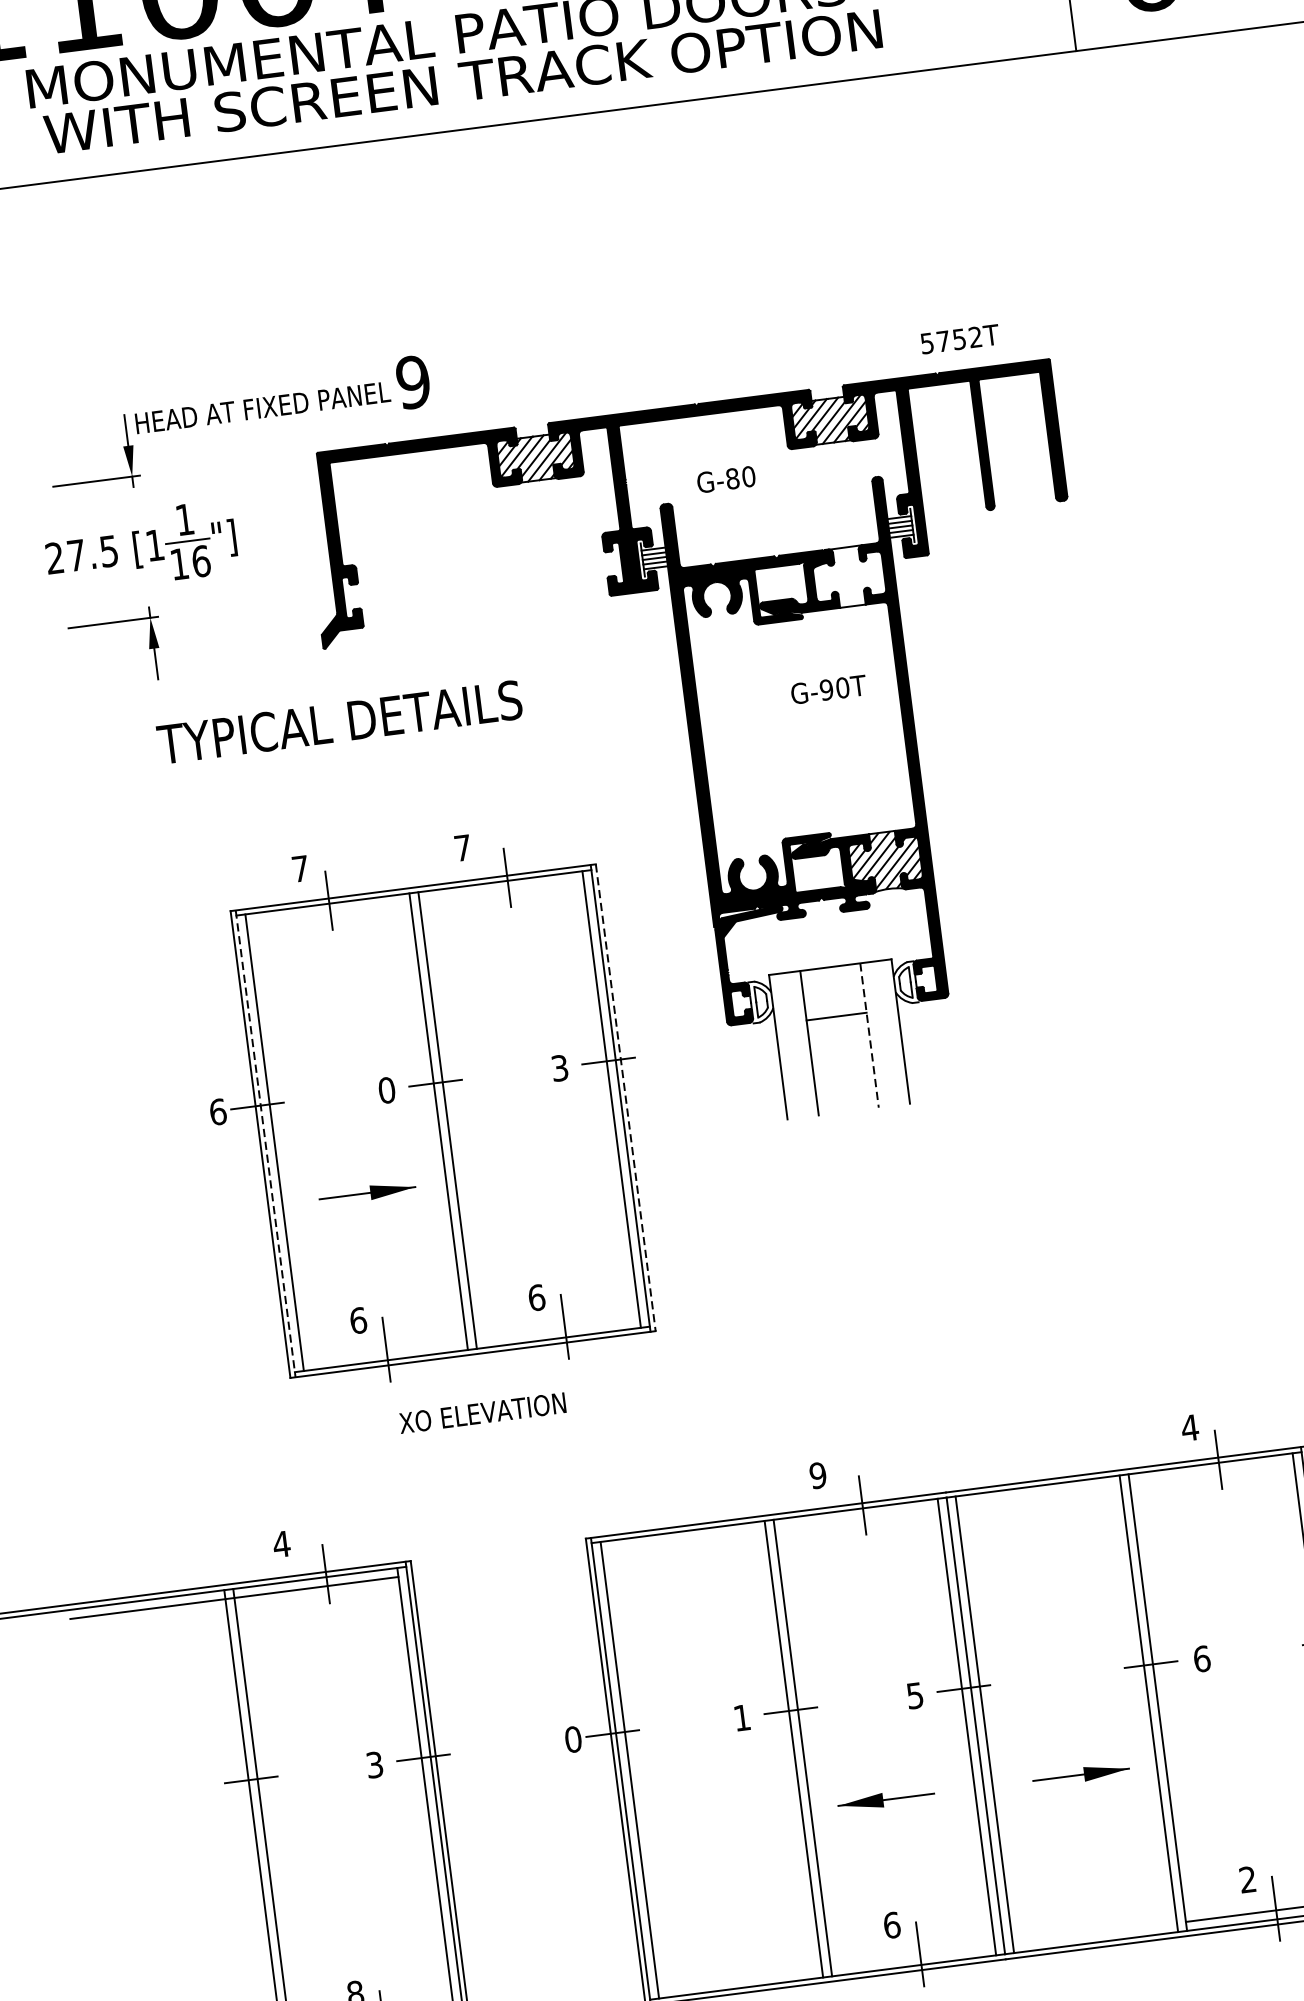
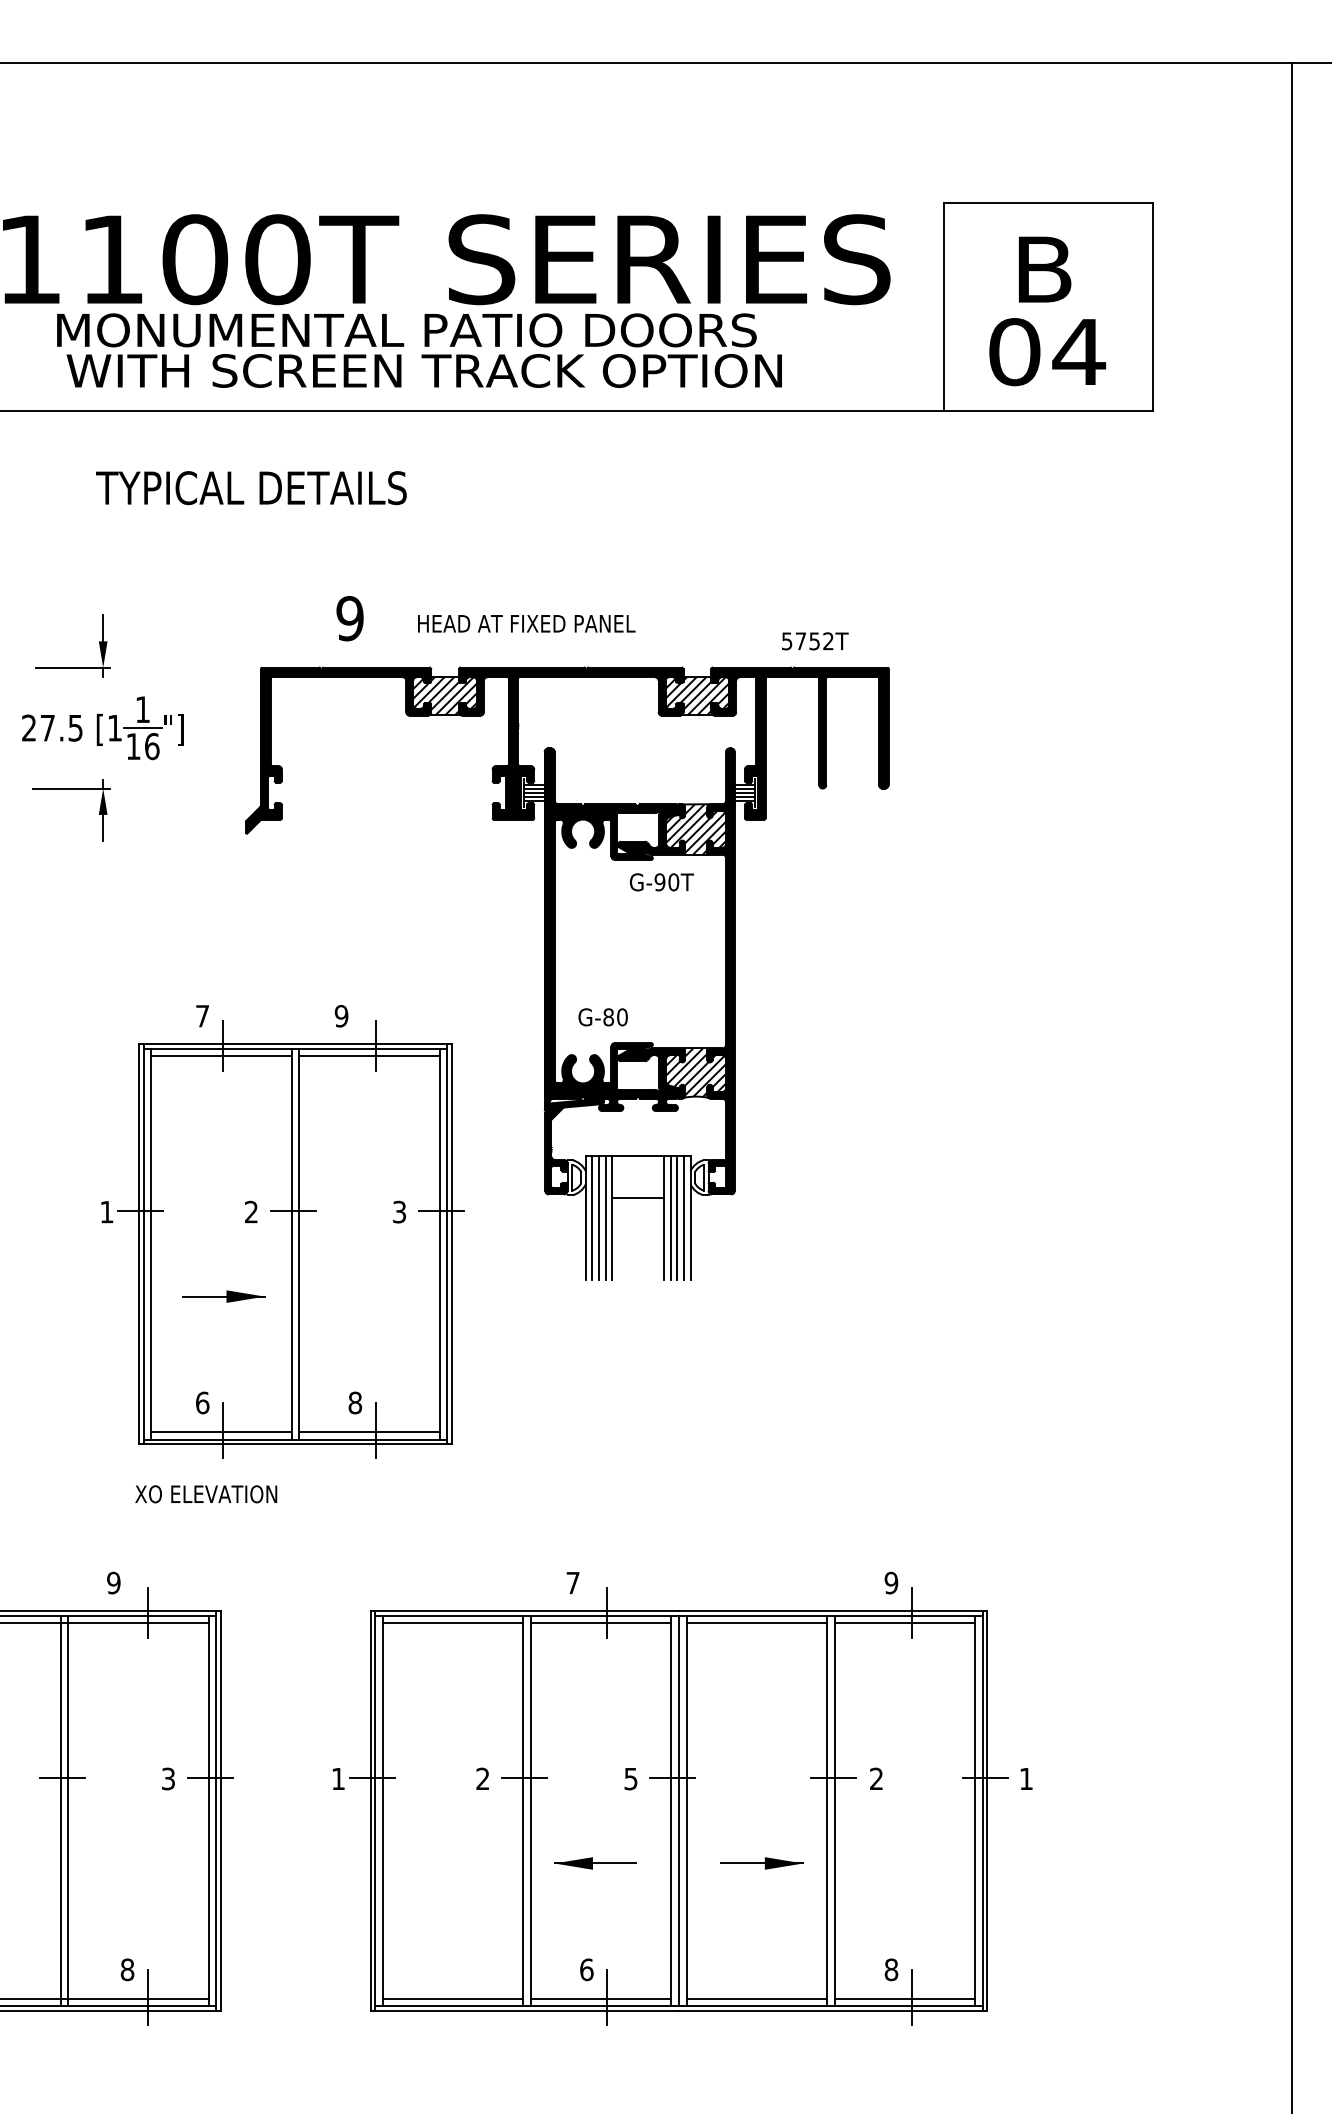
text: (262, 407) -> (526, 623), moved
text: (725, 479) -> (602, 1017), moved
hatch: (848, 576) -> (695, 829), added
text: (828, 689) -> (661, 882), moved
text: (339, 722) -> (251, 488), moved
text: (462, 848) -> (341, 1016), 7 -> 9
line: (501, 890) -> (369, 1056), added
line: (328, 913) -> (221, 1056), added
line: (885, 1032) -> (677, 1217), added
line: (892, 1032) -> (683, 1217), added
line: (877, 1033) -> (670, 1217), added
line: (869, 1035) -> (663, 1217), dashed -> solid
line: (801, 1043) -> (605, 1217), added
line: (794, 1044) -> (599, 1217), added
line: (786, 1045) -> (592, 1217), added
text: (386, 1089) -> (251, 1211), 0 -> 2
line: (625, 1098) -> (451, 1244), dashed -> solid
text: (217, 1111) -> (106, 1211), 6 -> 1
line: (265, 1144) -> (143, 1244), dashed -> solid
text: (536, 1297) -> (355, 1402), 6 -> 8
line: (557, 1328) -> (369, 1431), added
line: (384, 1351) -> (221, 1431), added
text: (482, 1413) -> (206, 1494), moved
text: (1190, 1427) -> (891, 1582), 4 -> 9
line: (1211, 1473) -> (904, 1623), added
text: (817, 1475) -> (572, 1582), 9 -> 7
line: (1038, 1495) -> (756, 1623), added
line: (856, 1518) -> (600, 1623), added
line: (683, 1540) -> (452, 1623), added
text: (281, 1543) -> (113, 1582), 4 -> 9
text: (1201, 1658) -> (876, 1778), 6 -> 2
text: (741, 1717) -> (482, 1778), 1 -> 2
text: (573, 1738) -> (338, 1778), 0 -> 1
text: (1247, 1879) -> (891, 1969), 2 -> 8
line: (1094, 1933) -> (756, 1998), added
line: (912, 1956) -> (600, 1998), added
line: (739, 1978) -> (452, 1998), added

